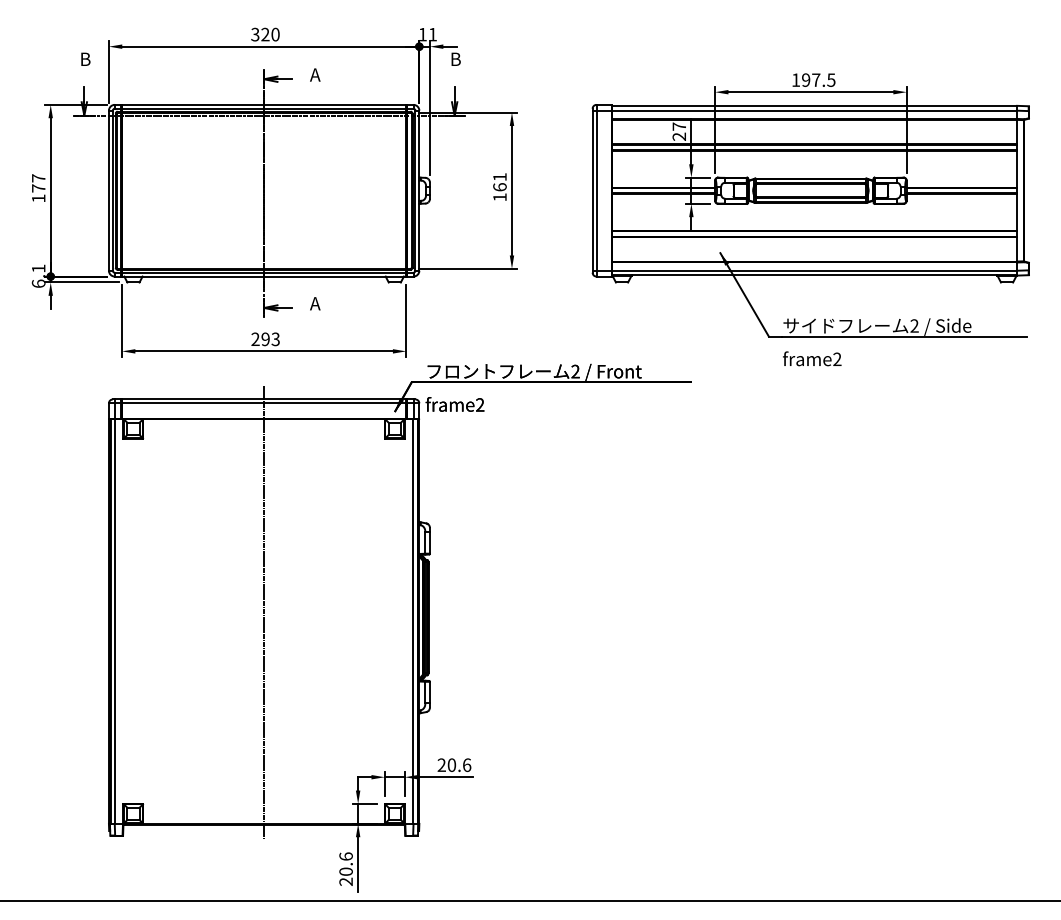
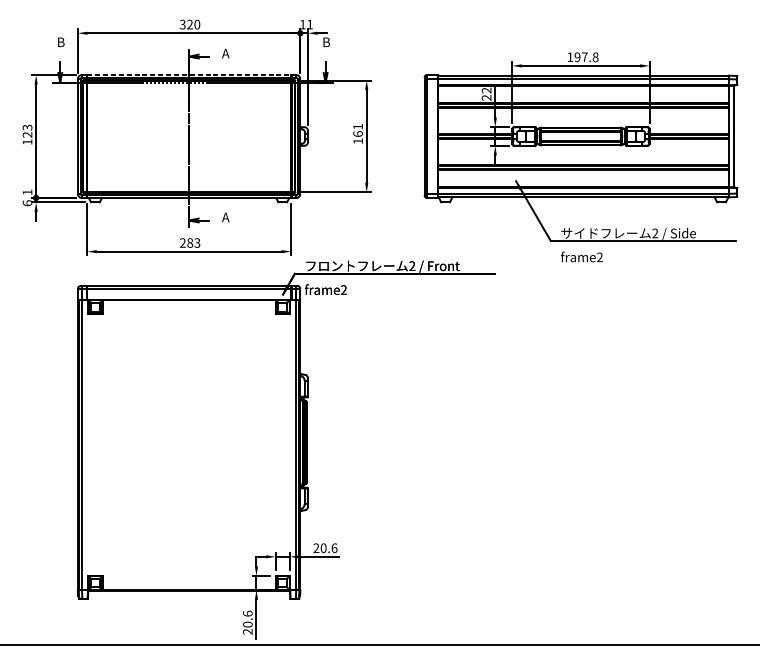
text: (831, 79) -> (595, 56), 197.5 -> 197.8
line: (264, 104) -> (189, 74), solid -> dashed
text: (678, 126) -> (486, 90), 27 -> 22
text: (38, 183) -> (27, 131), 177 -> 123
text: (265, 339) -> (190, 243), 293 -> 283
line: (264, 612) -> (189, 438), removed

